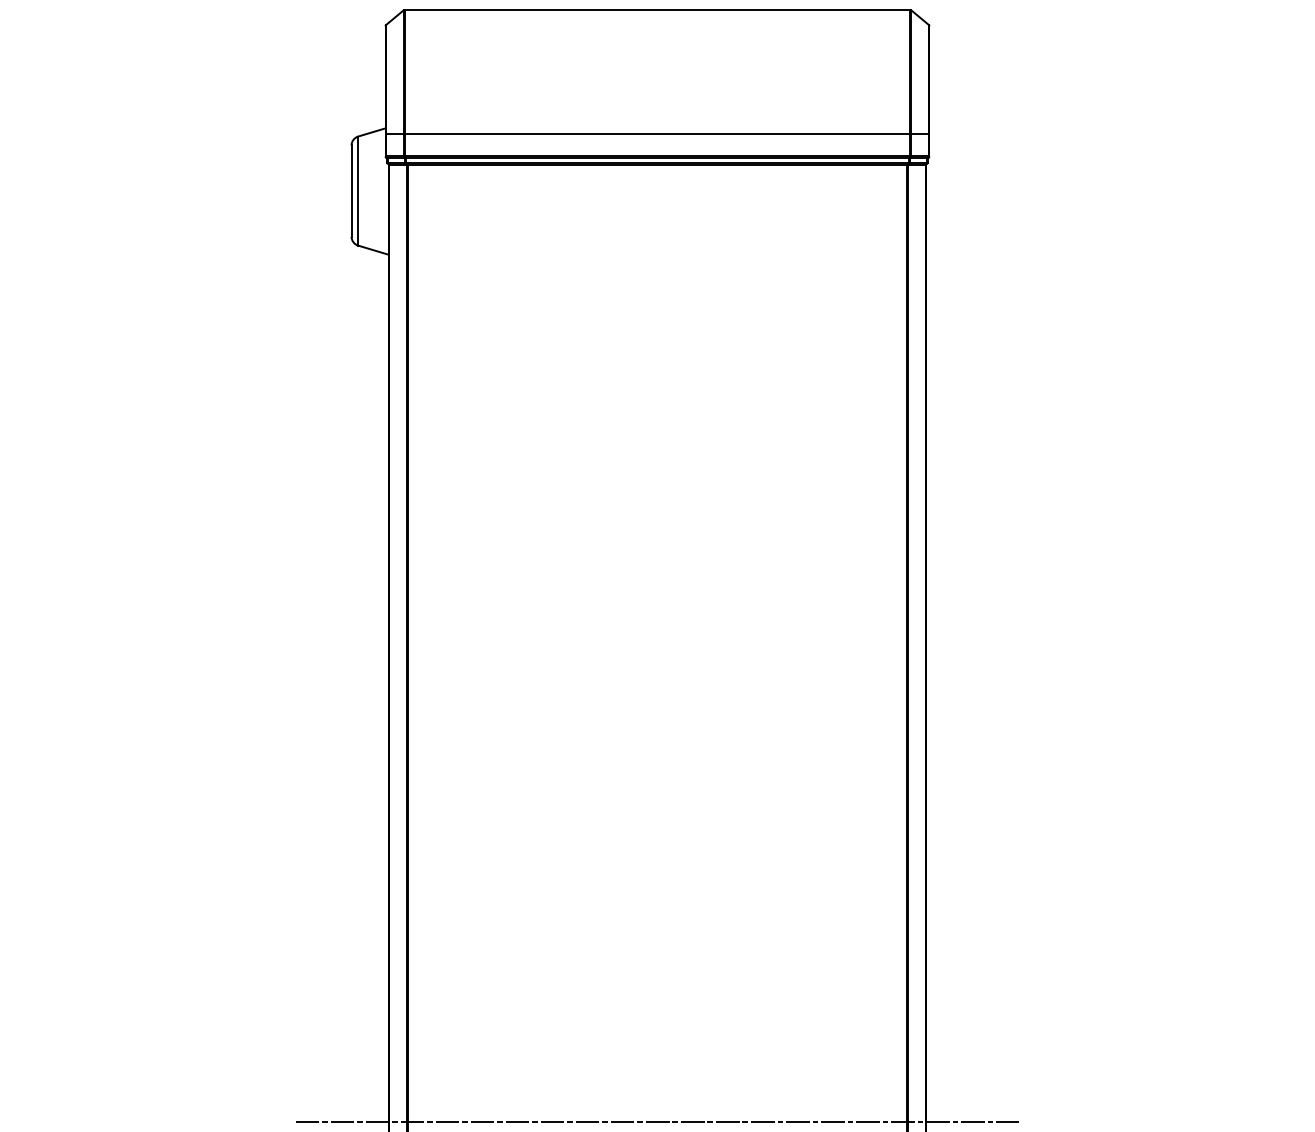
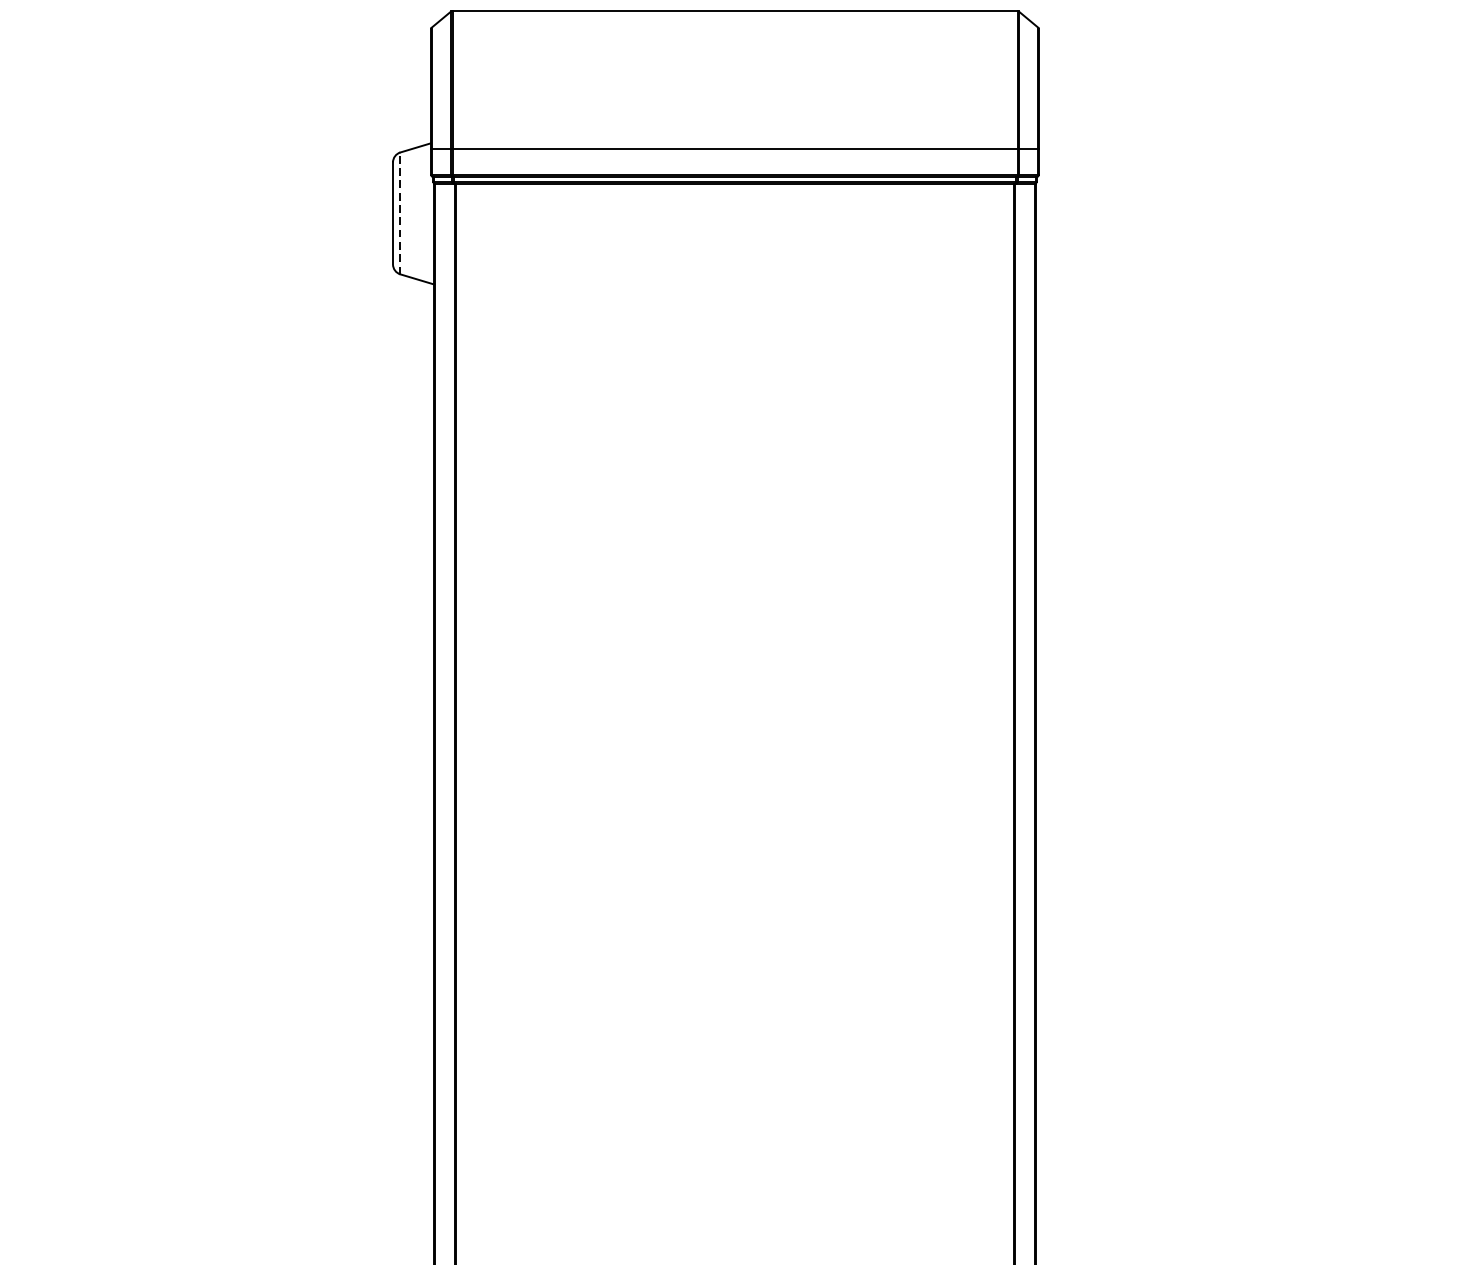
line: (358, 191) -> (400, 213), solid -> dashed
line: (657, 1122) -> (735, 1254), removed

